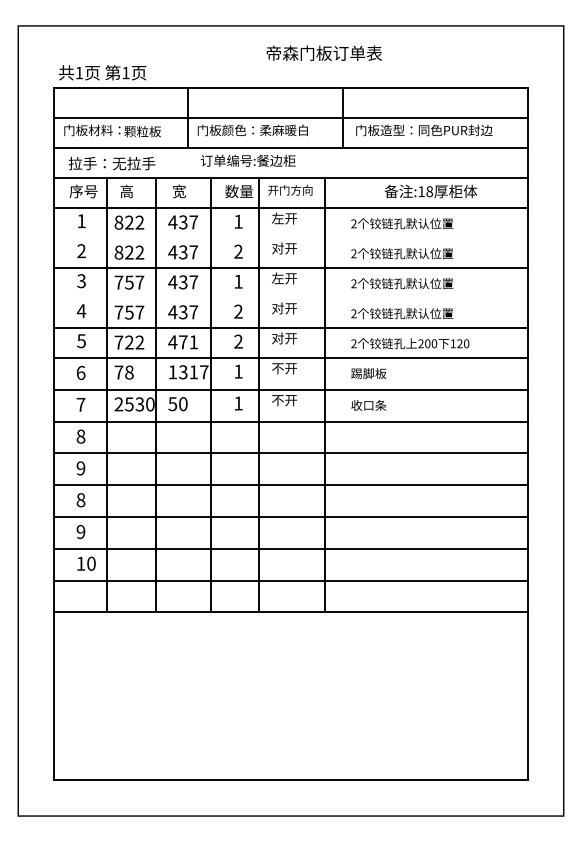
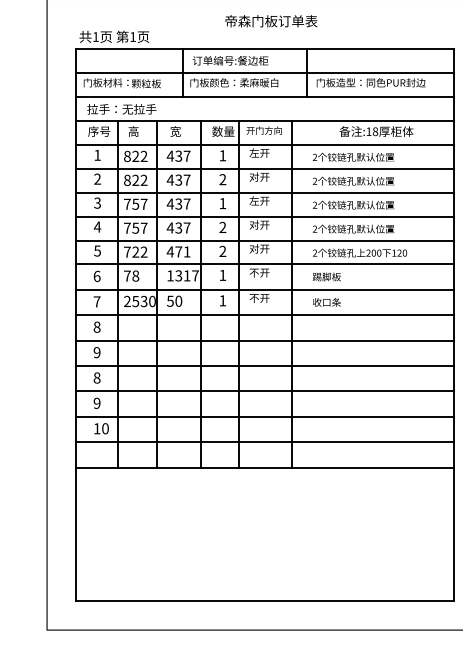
text: (323, 52) -> (270, 20), moved
text: (247, 160) -> (230, 60), moved
line: (290, 238) -> (264, 169), added
line: (290, 298) -> (264, 216), added

